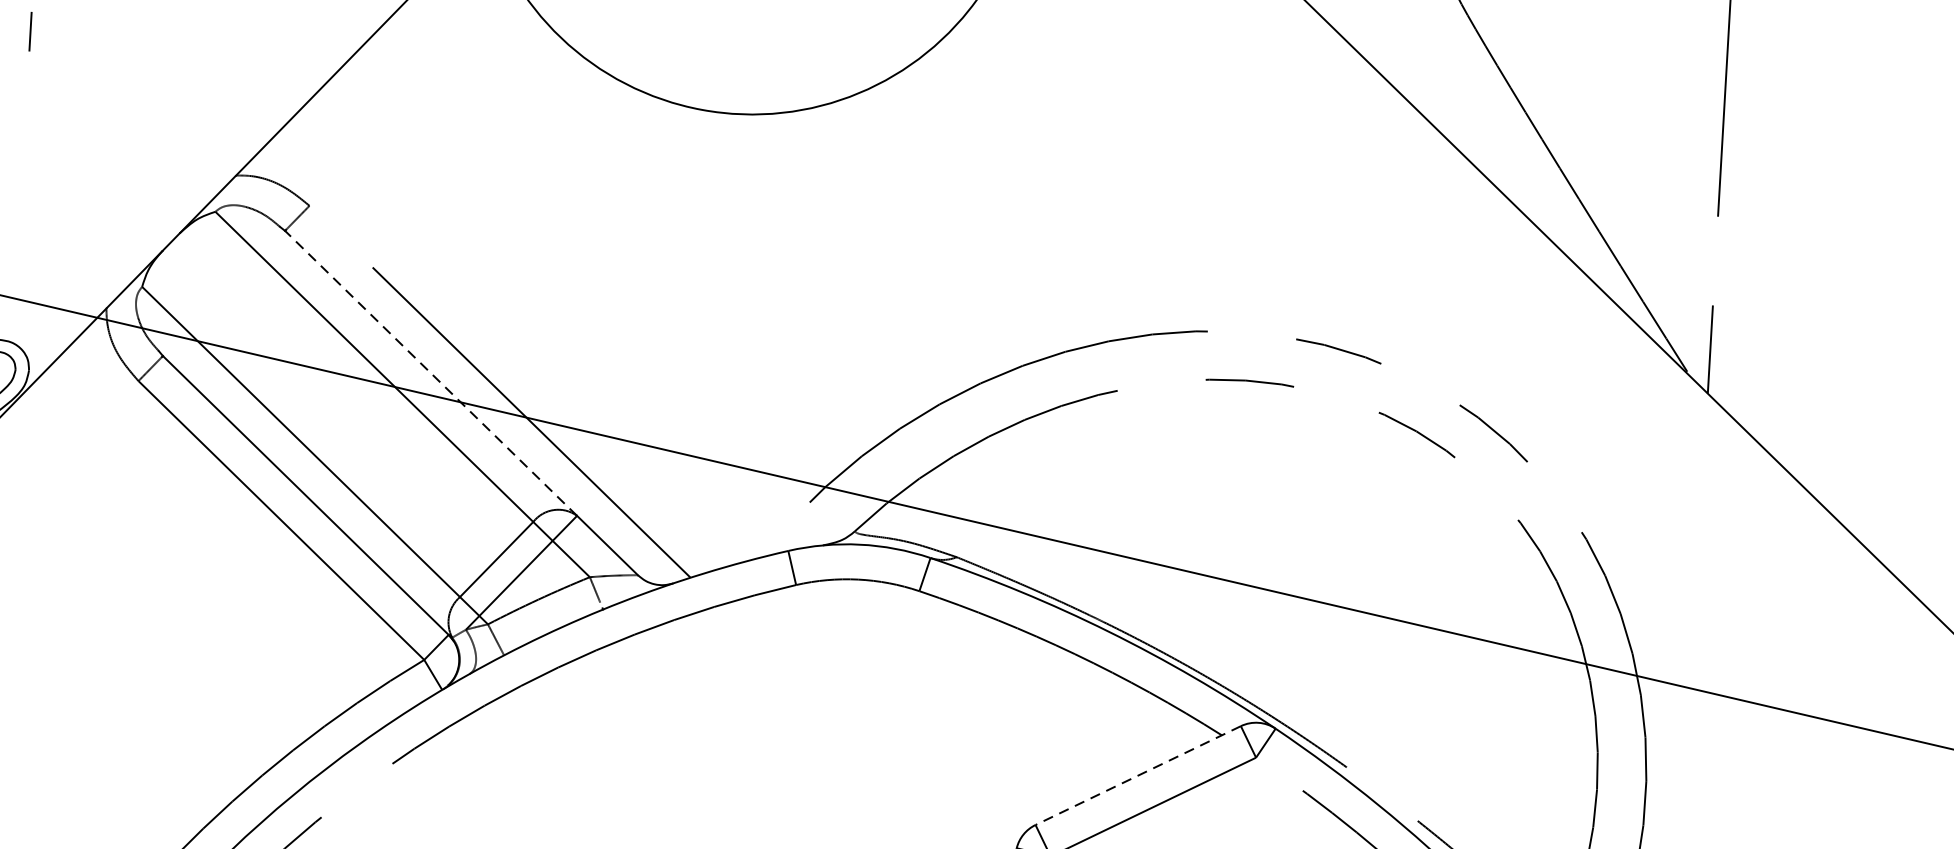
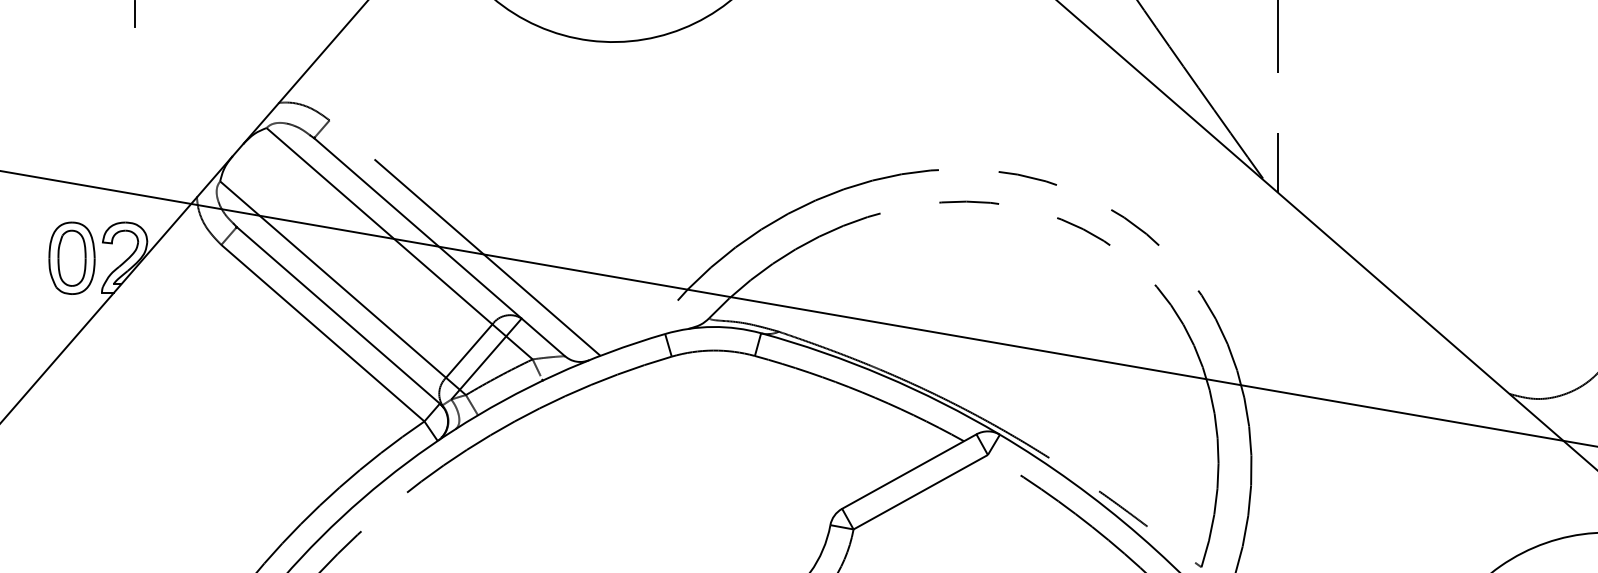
line: (430, 373) -> (417, 228), dashed -> solid
line: (1138, 775) -> (909, 471), dashed -> solid

